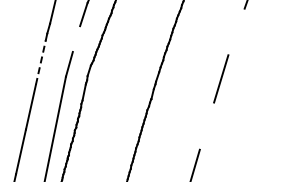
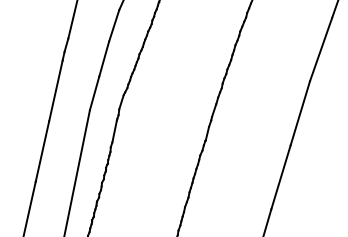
line: (236, 31) -> (321, 48), added
line: (76, 38) -> (104, 58), added
line: (40, 62) -> (55, 90), dashed -> solid
line: (206, 125) -> (280, 176), added

